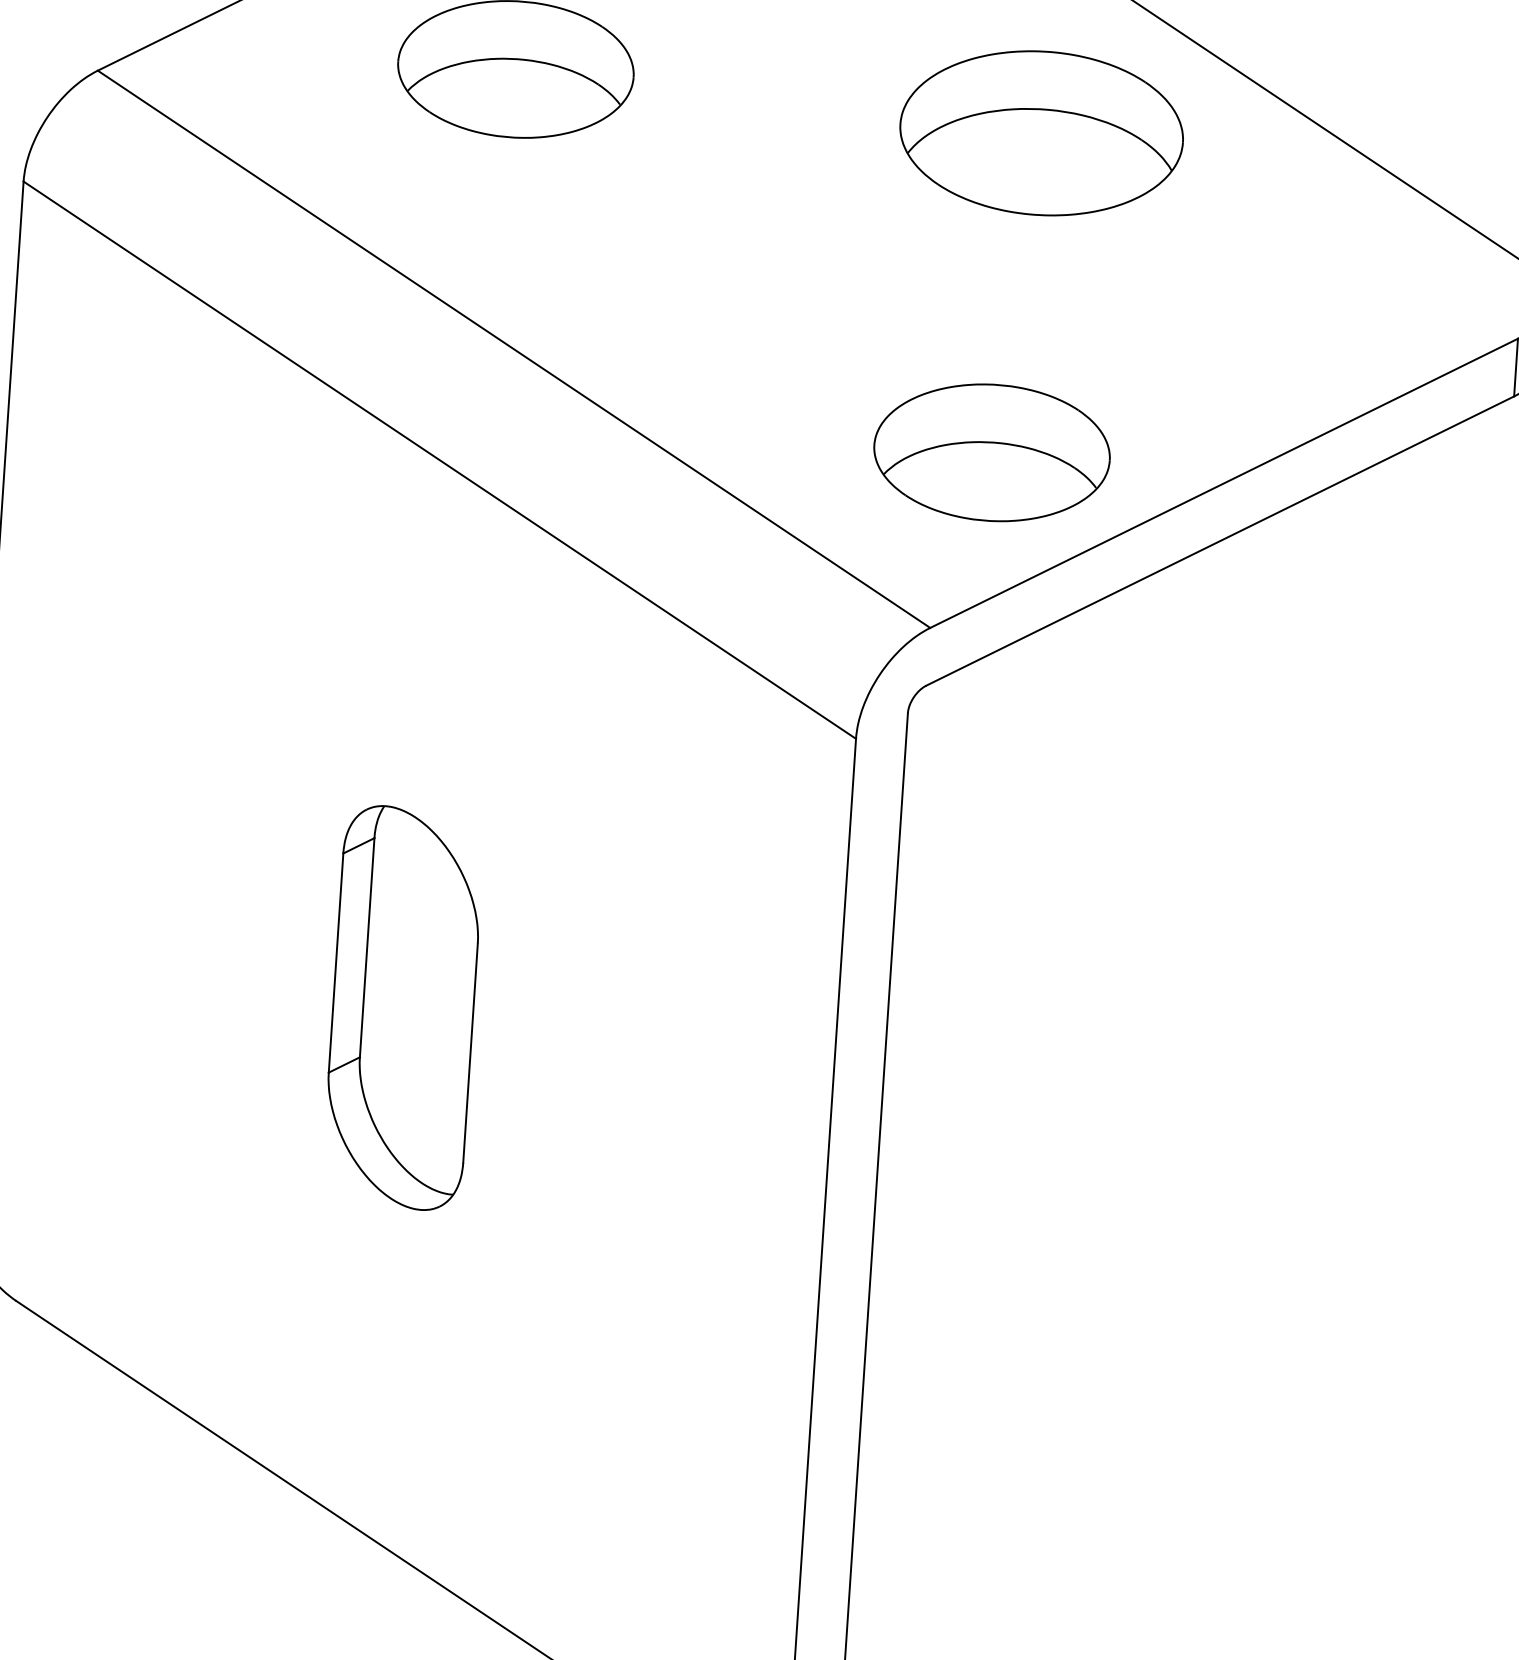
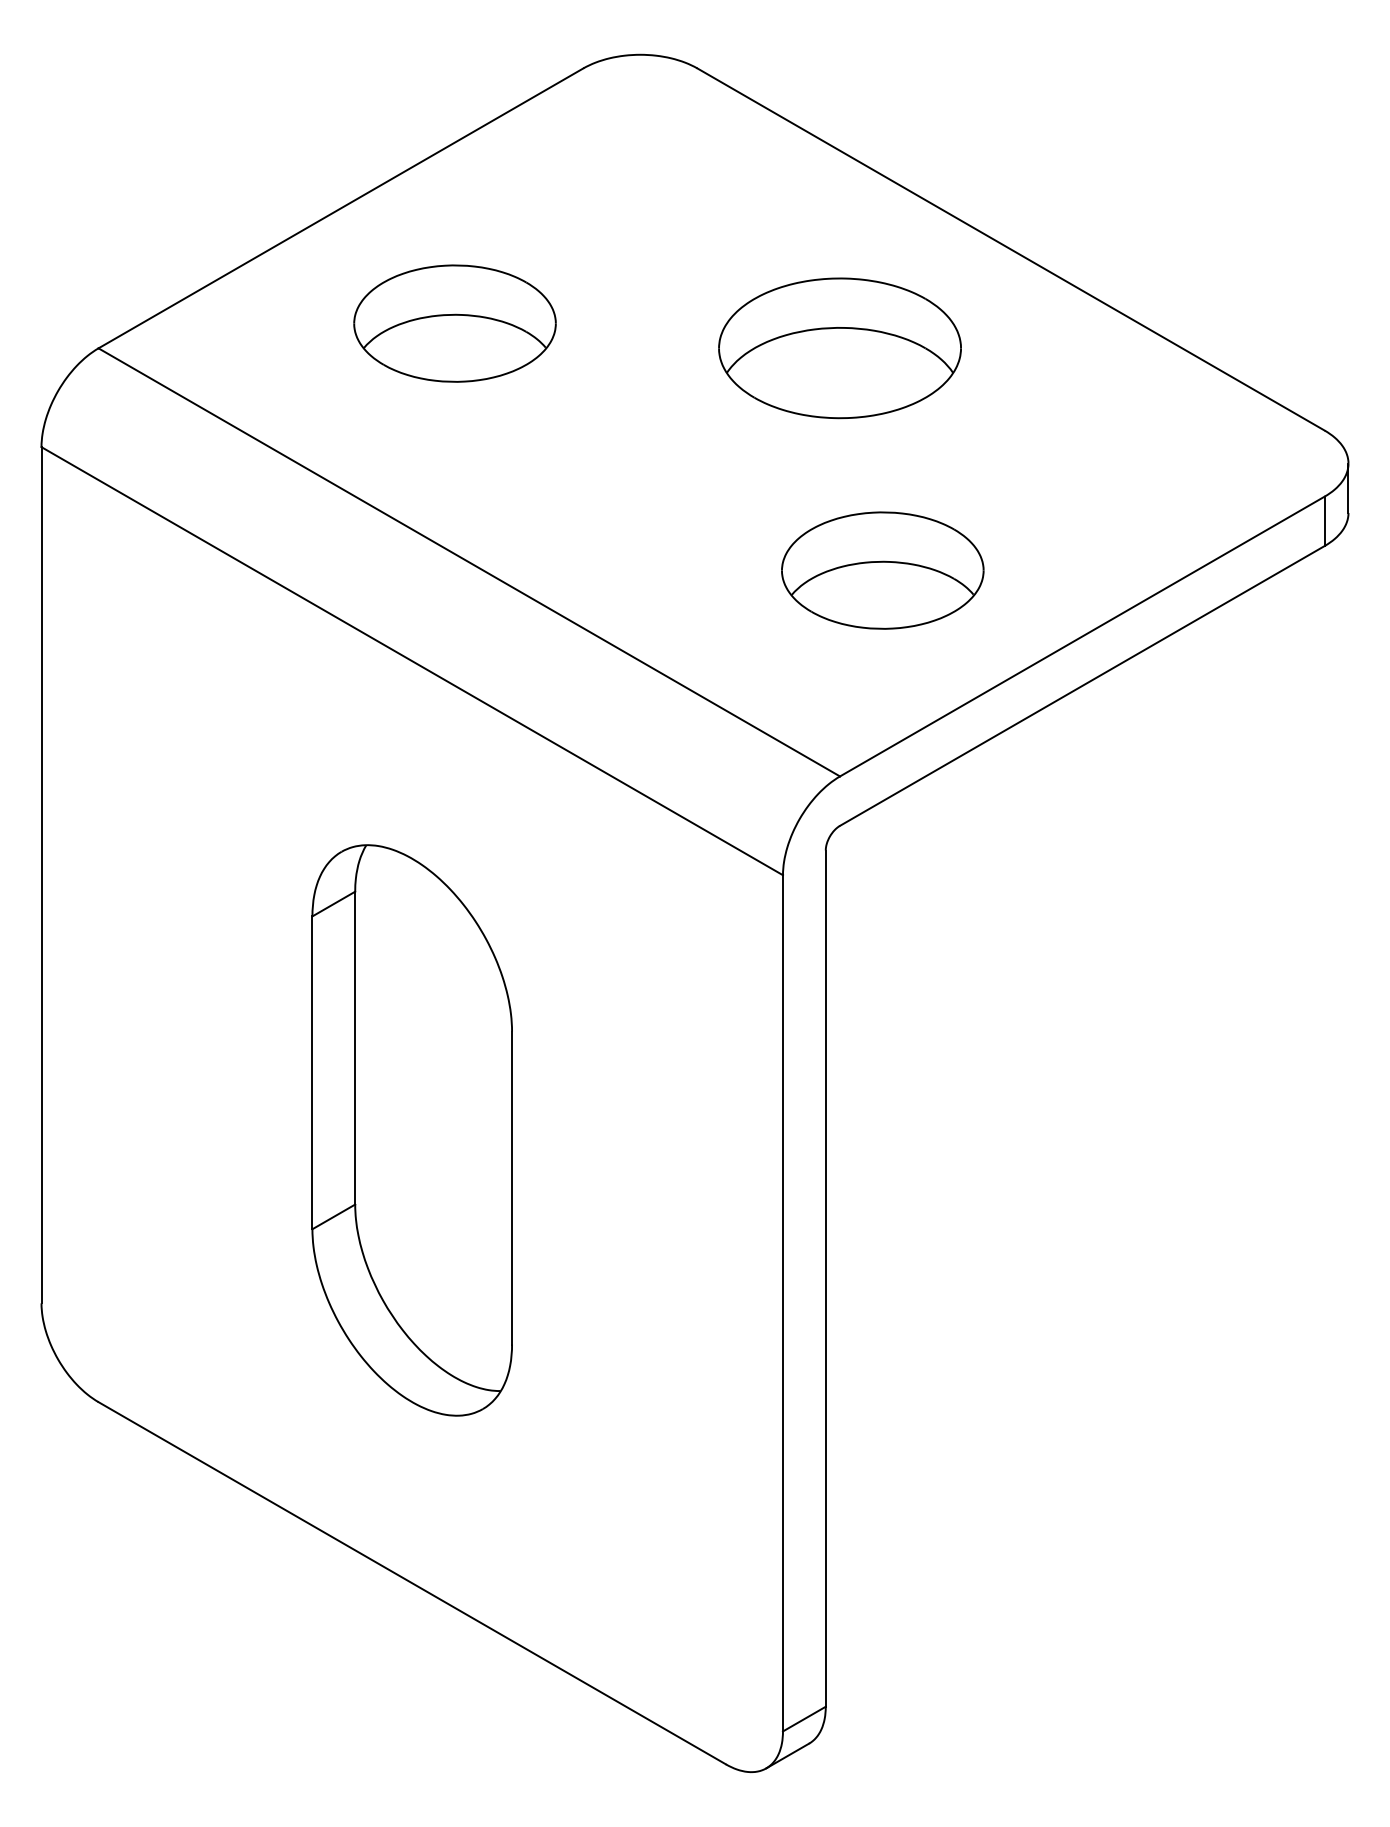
part: (1041, 133) -> (839, 348), moved
part: (991, 452) -> (882, 570), moved
part: (402, 1008) -> (411, 1130), size x1.67

